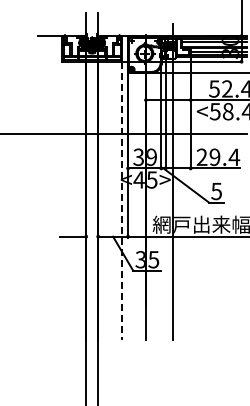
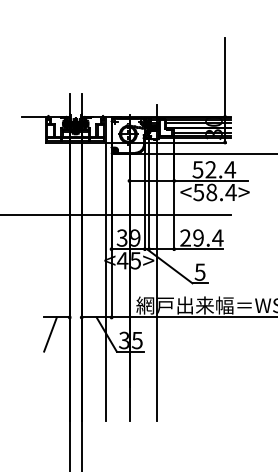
line: (121, 200) -> (105, 281), dashed -> solid
line: (66, 253) -> (50, 334), added

